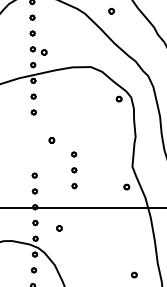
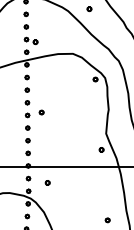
part: (74, 170) -> (27, 115), moved

